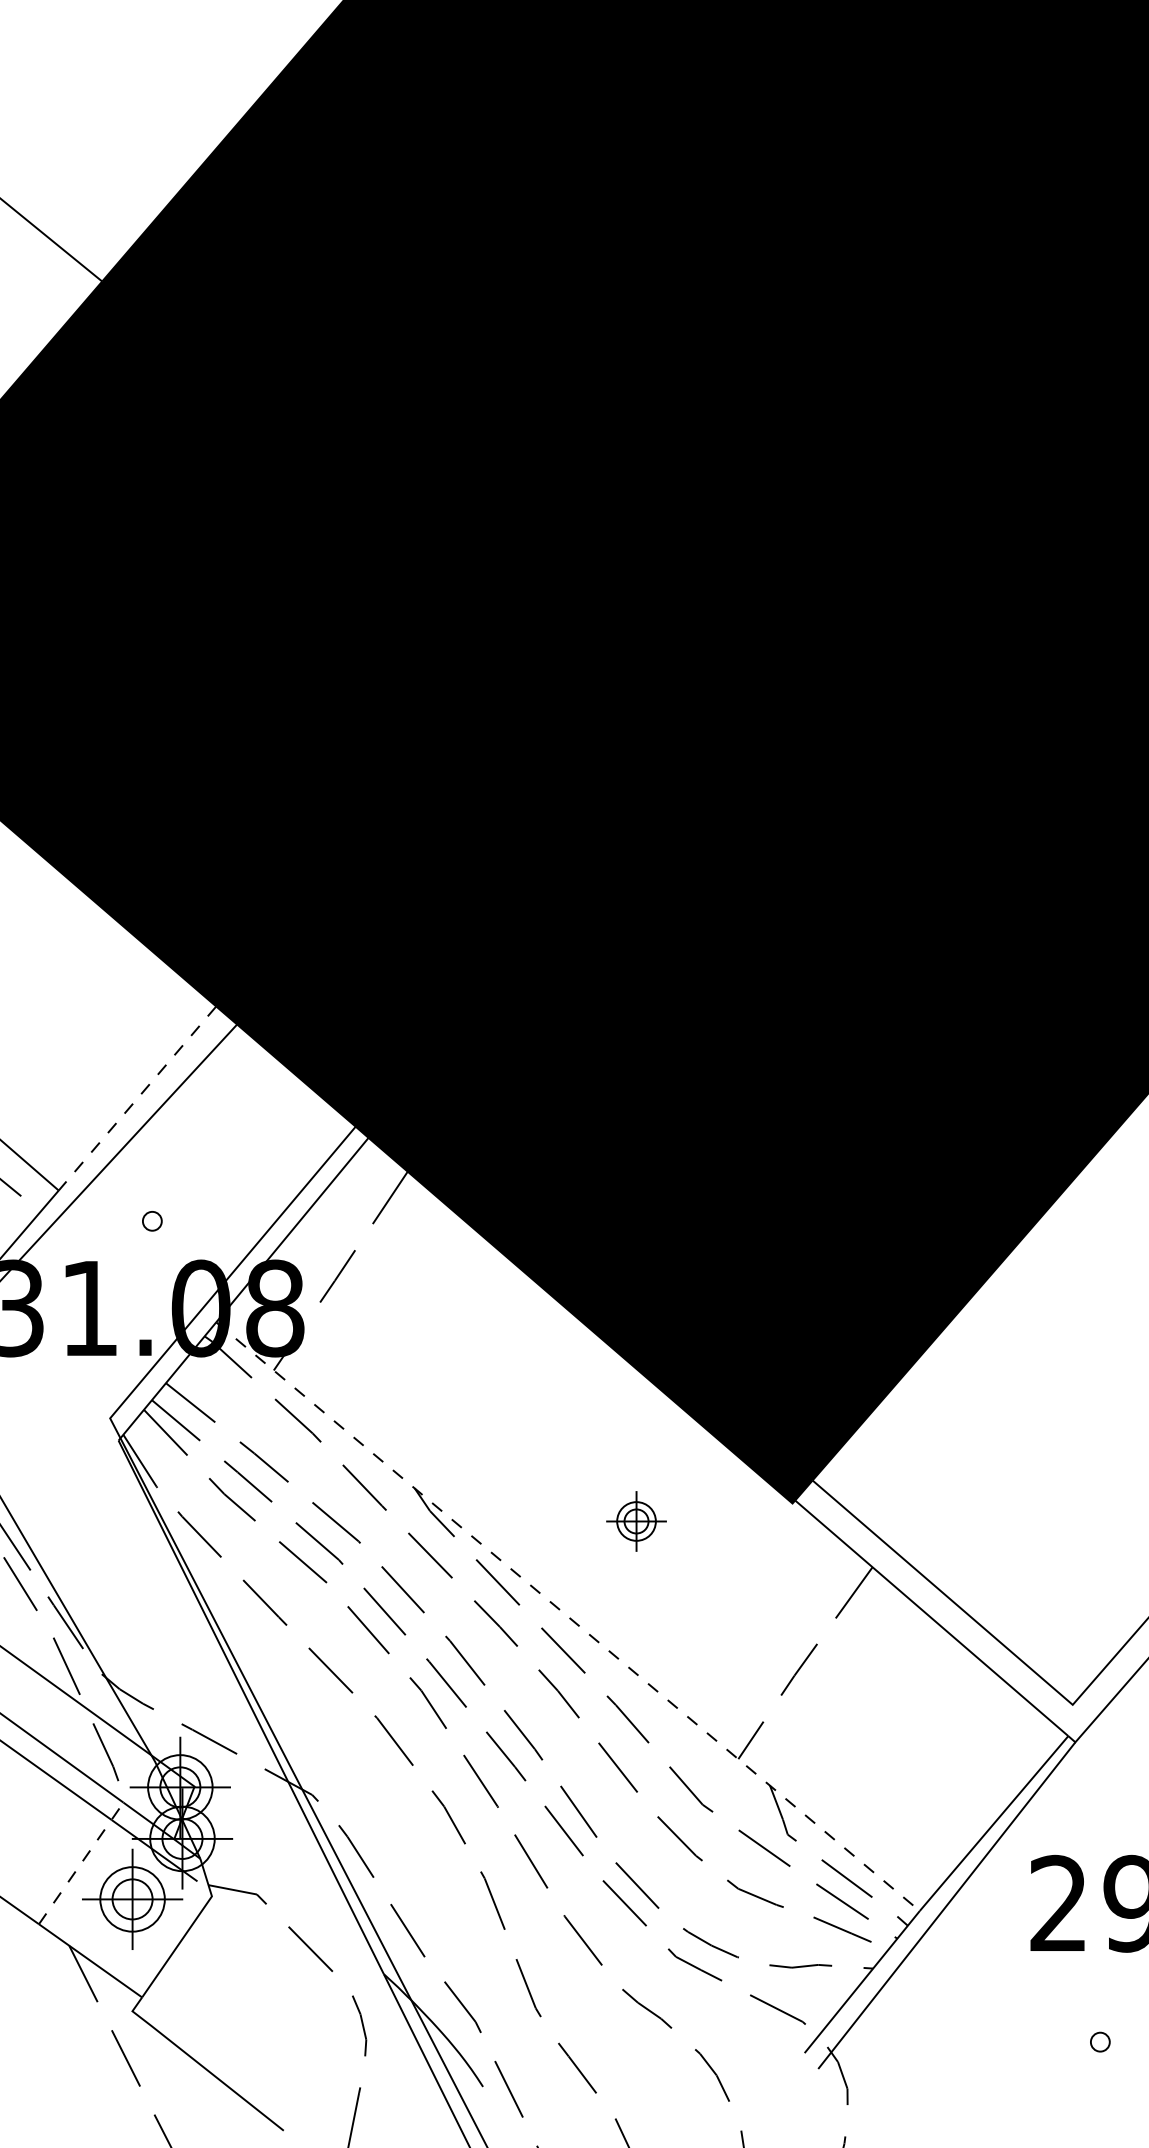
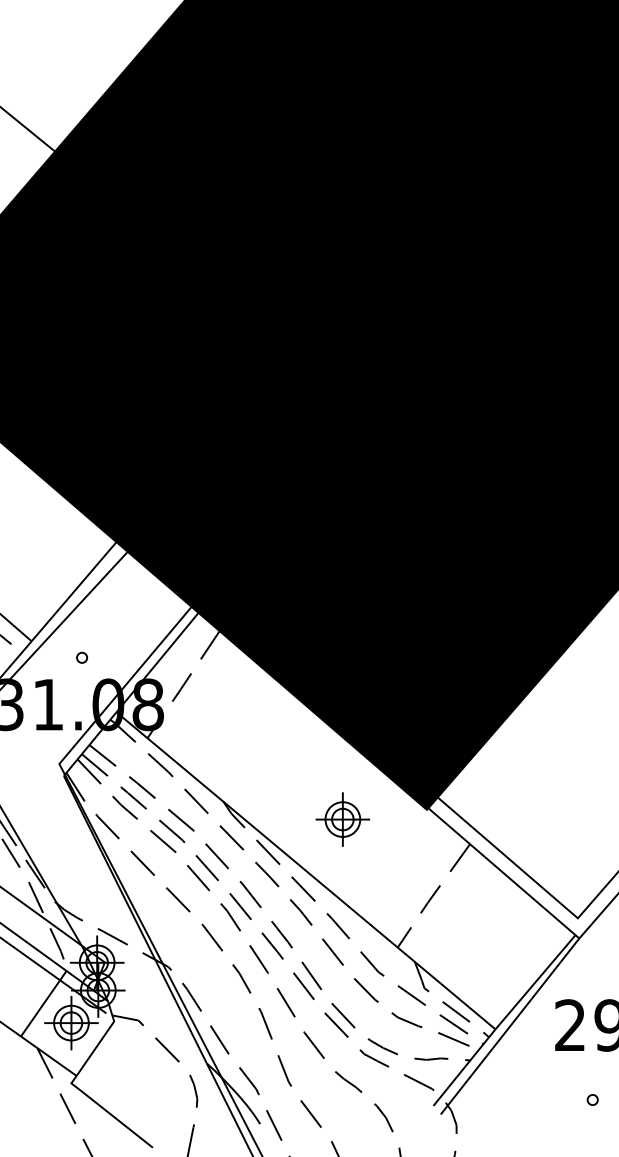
line: (136, 1099) -> (73, 592), dashed -> solid
part: (635, 1521) -> (342, 819), size x1.67
line: (568, 1617) -> (306, 871), dashed -> solid
line: (82, 1862) -> (44, 1003), dashed -> solid

